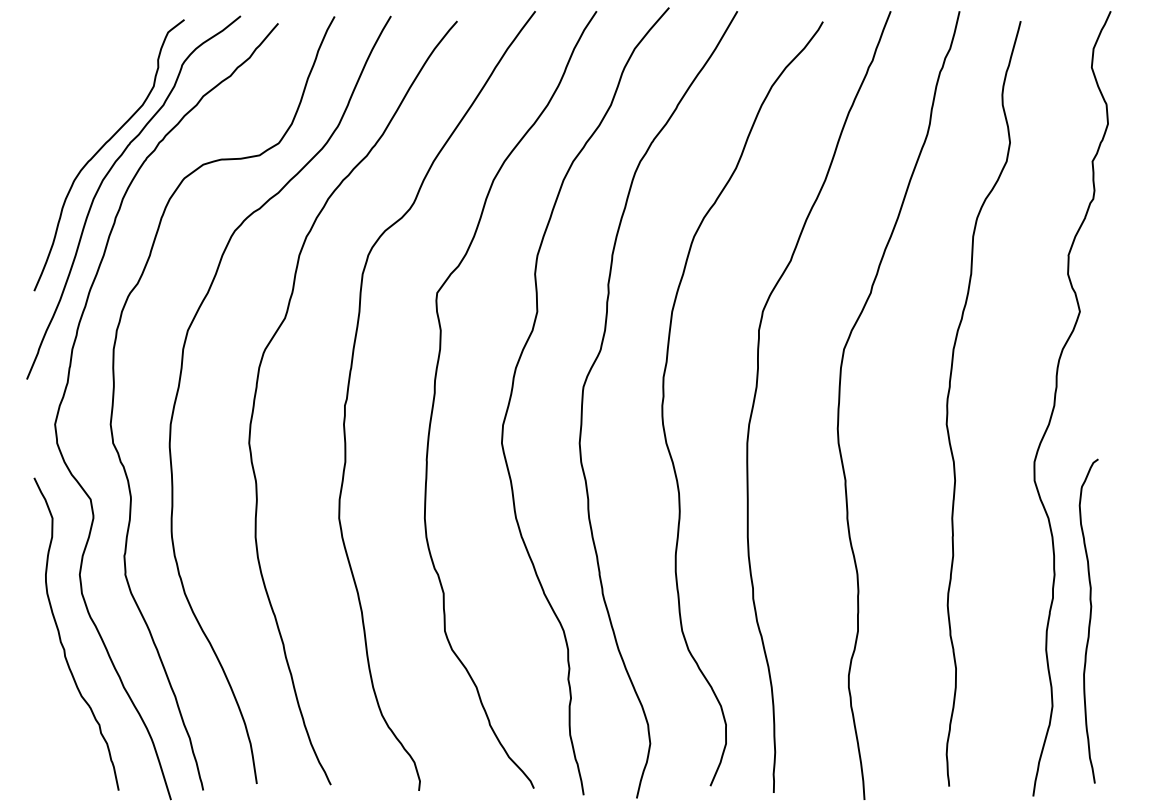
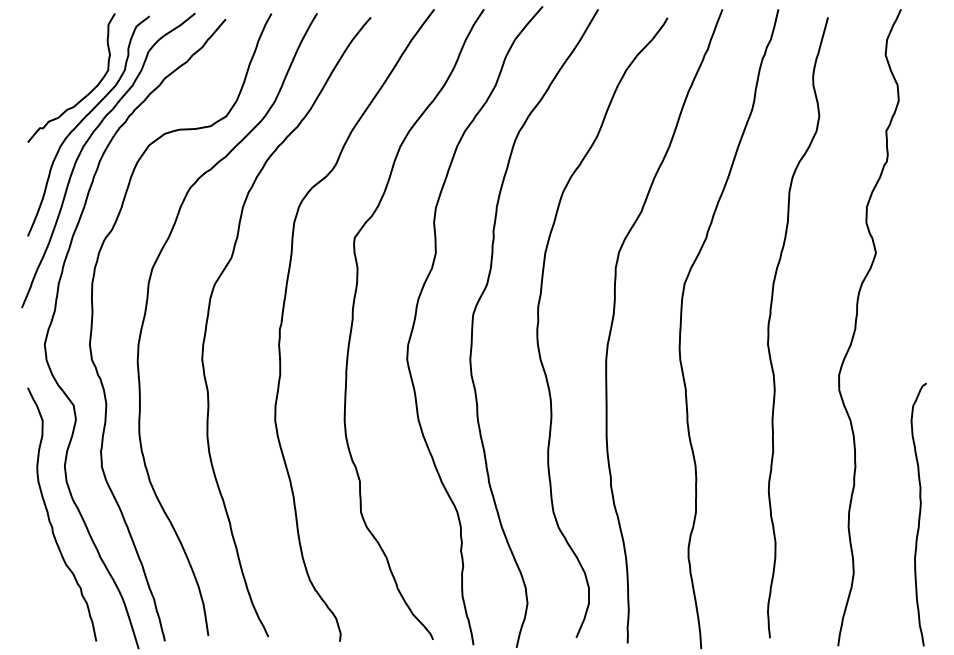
curve: (105, 117) -> (85, 95), added
curve: (1089, 620) -> (919, 514), moved

